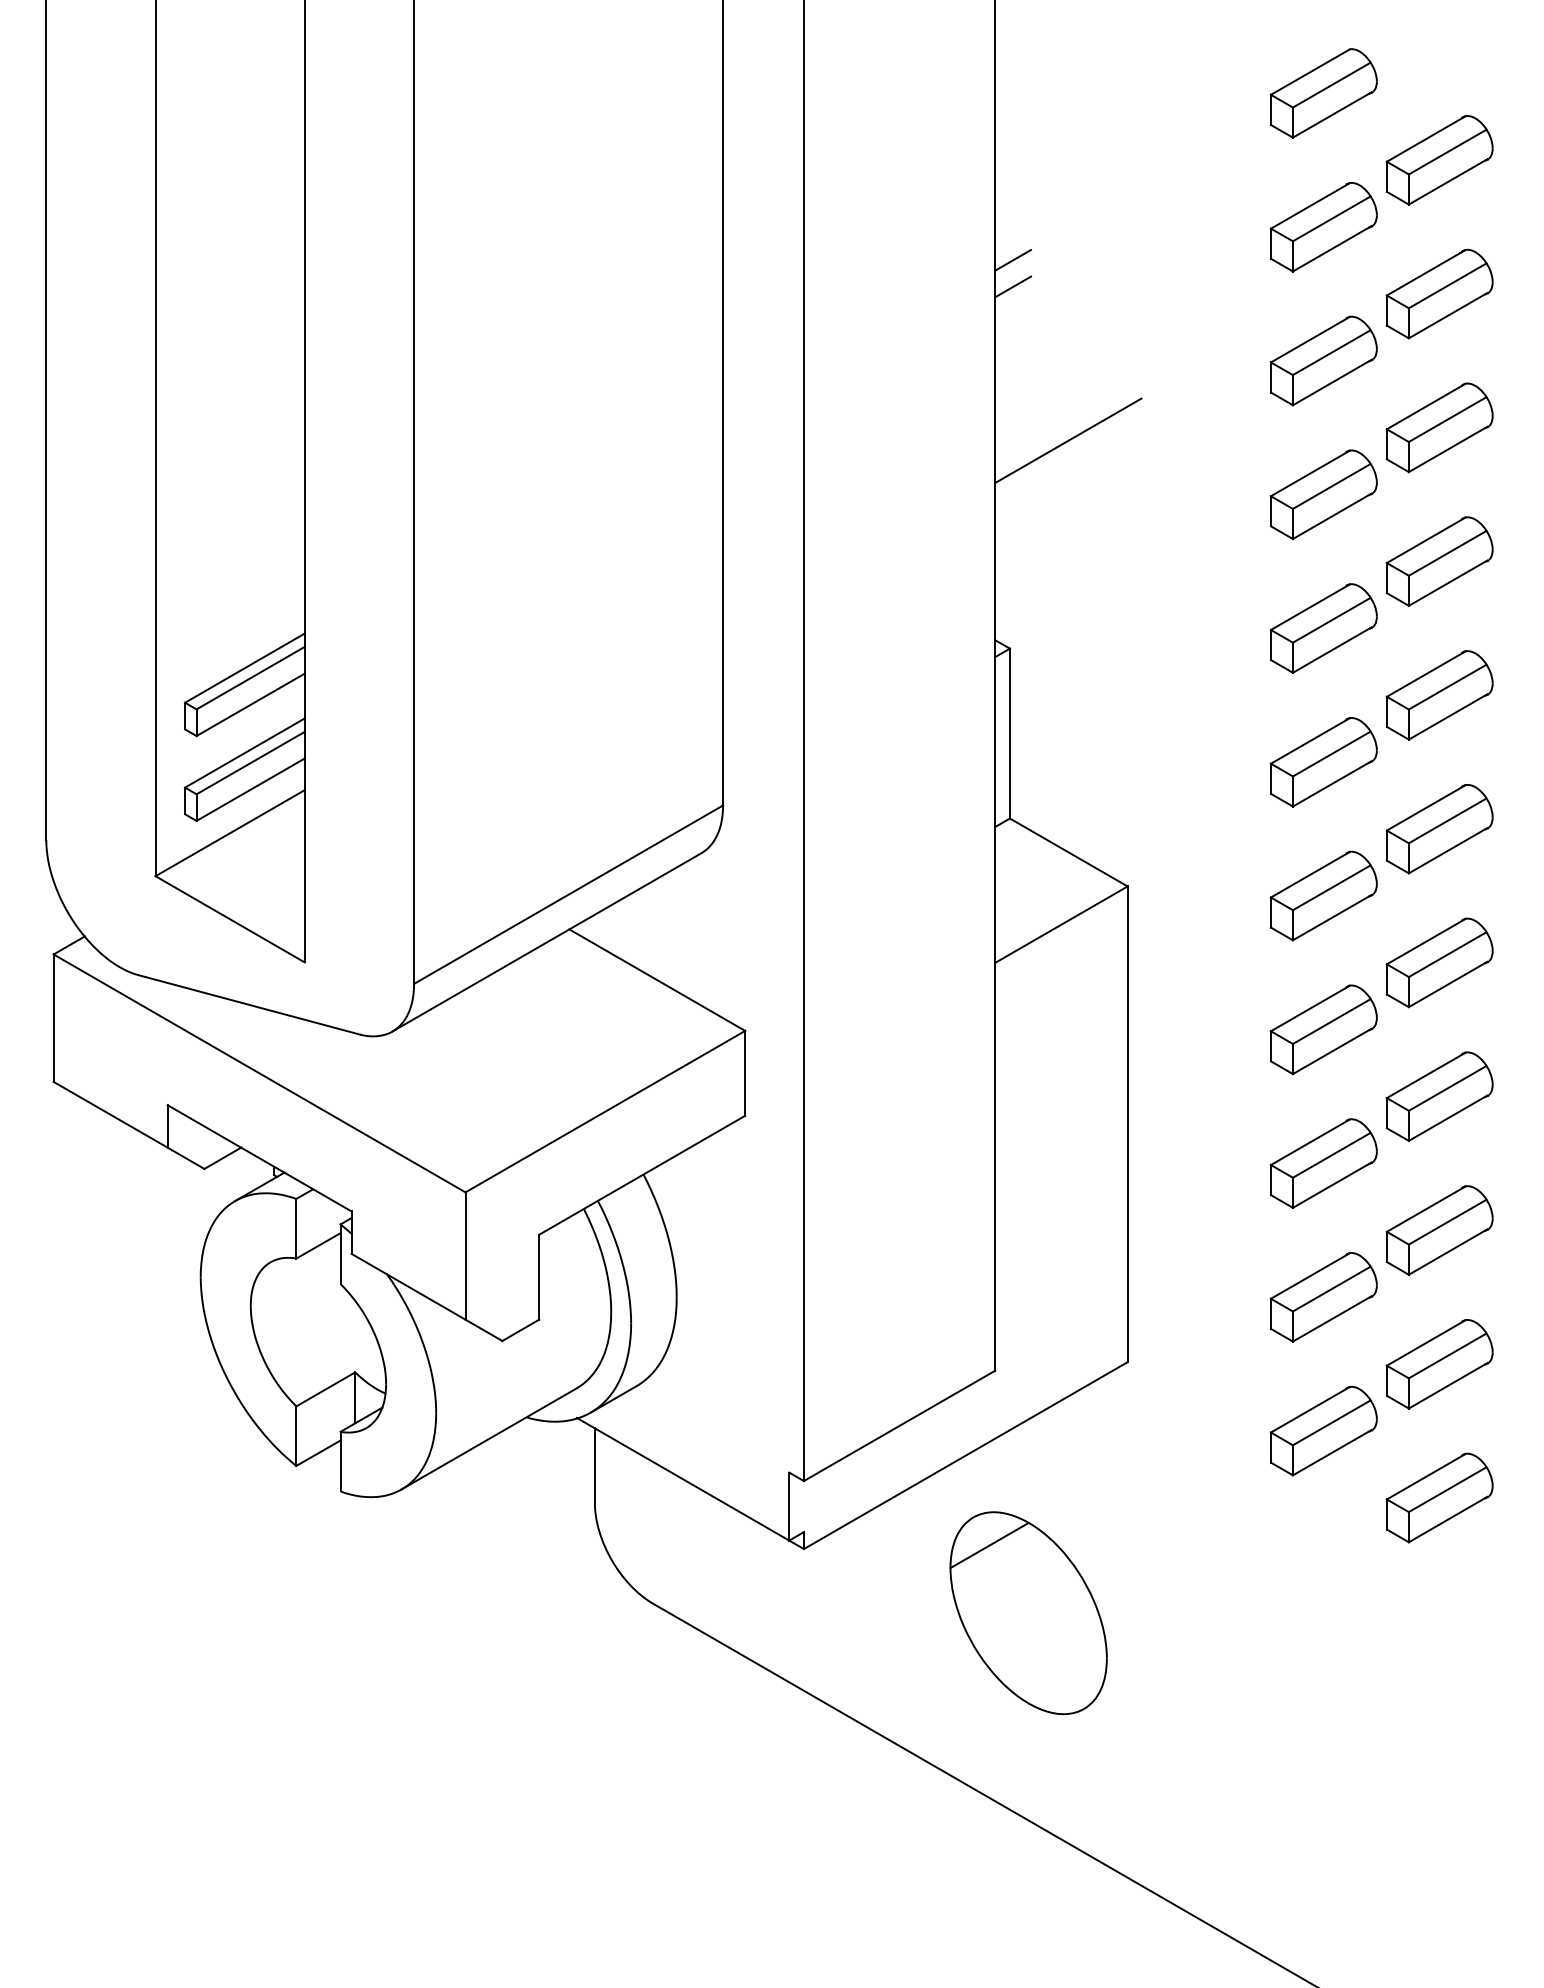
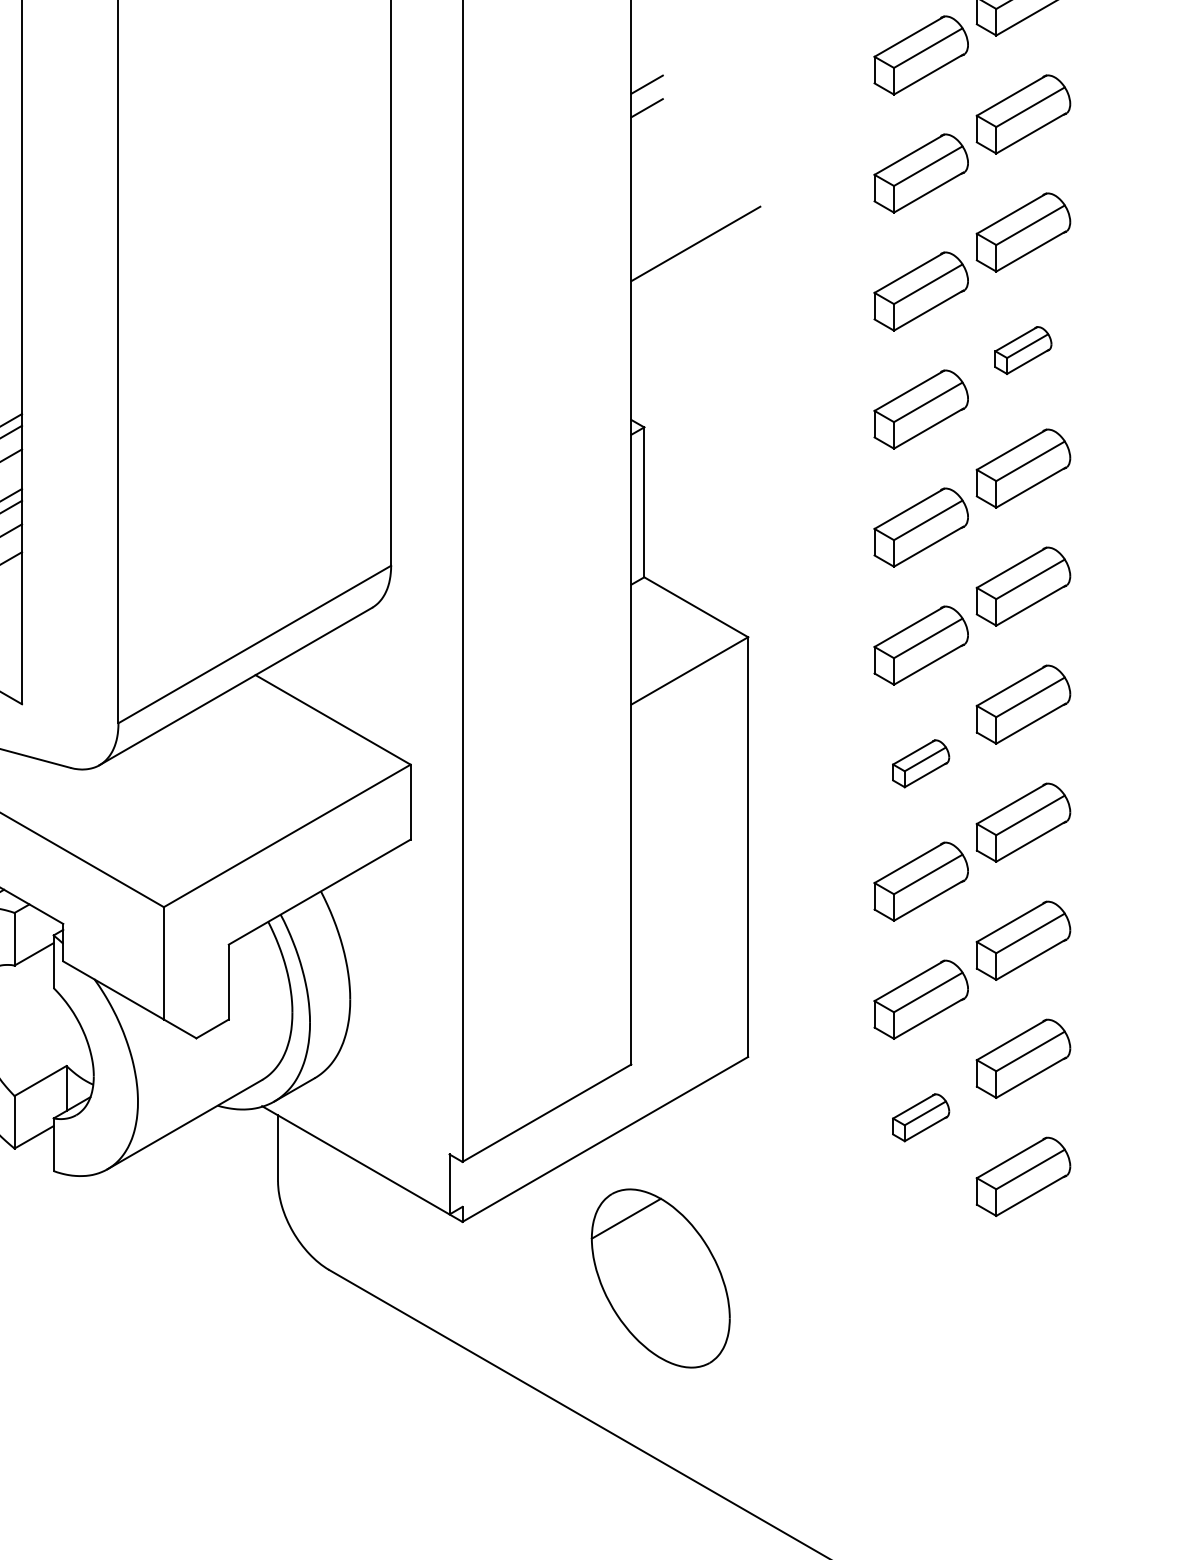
part: (1439, 561) -> (1023, 350), size x0.6
part: (1323, 1029) -> (920, 763), size x0.6
part: (1323, 1430) -> (920, 1117), size x0.6

